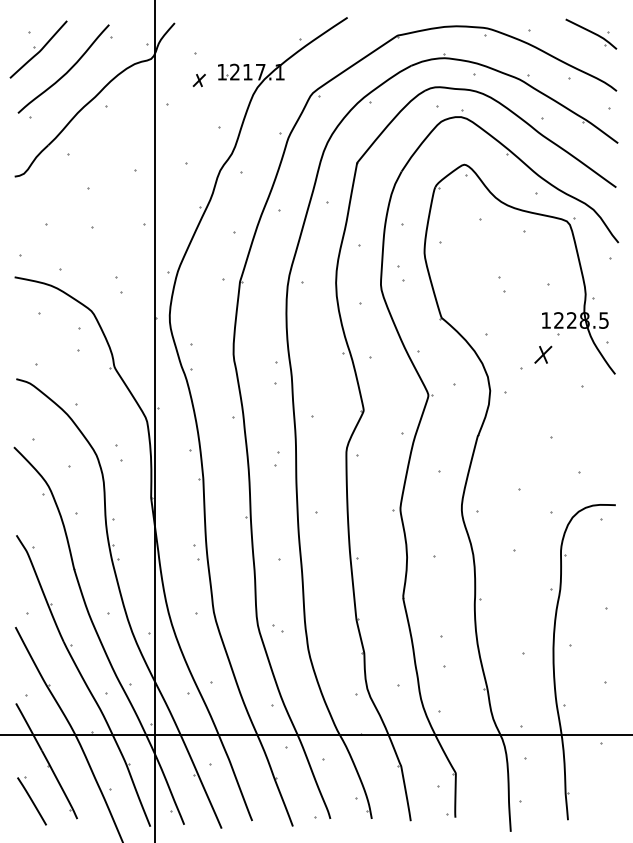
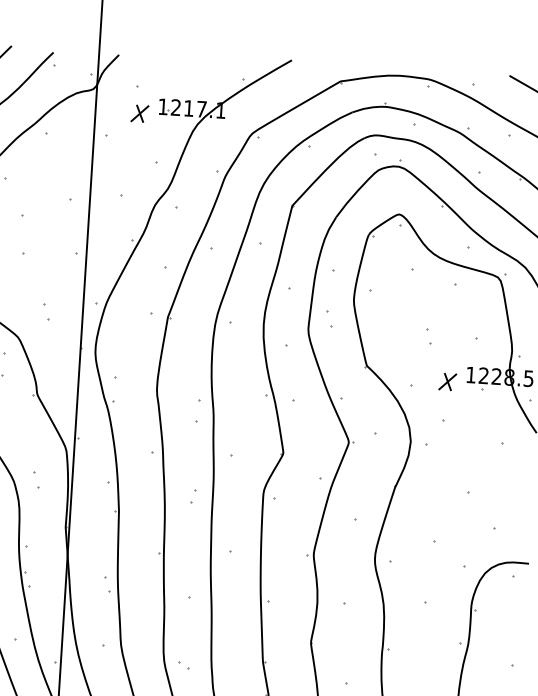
part: (199, 80) -> (140, 113), size x1.43
part: (543, 354) -> (447, 381), moved

